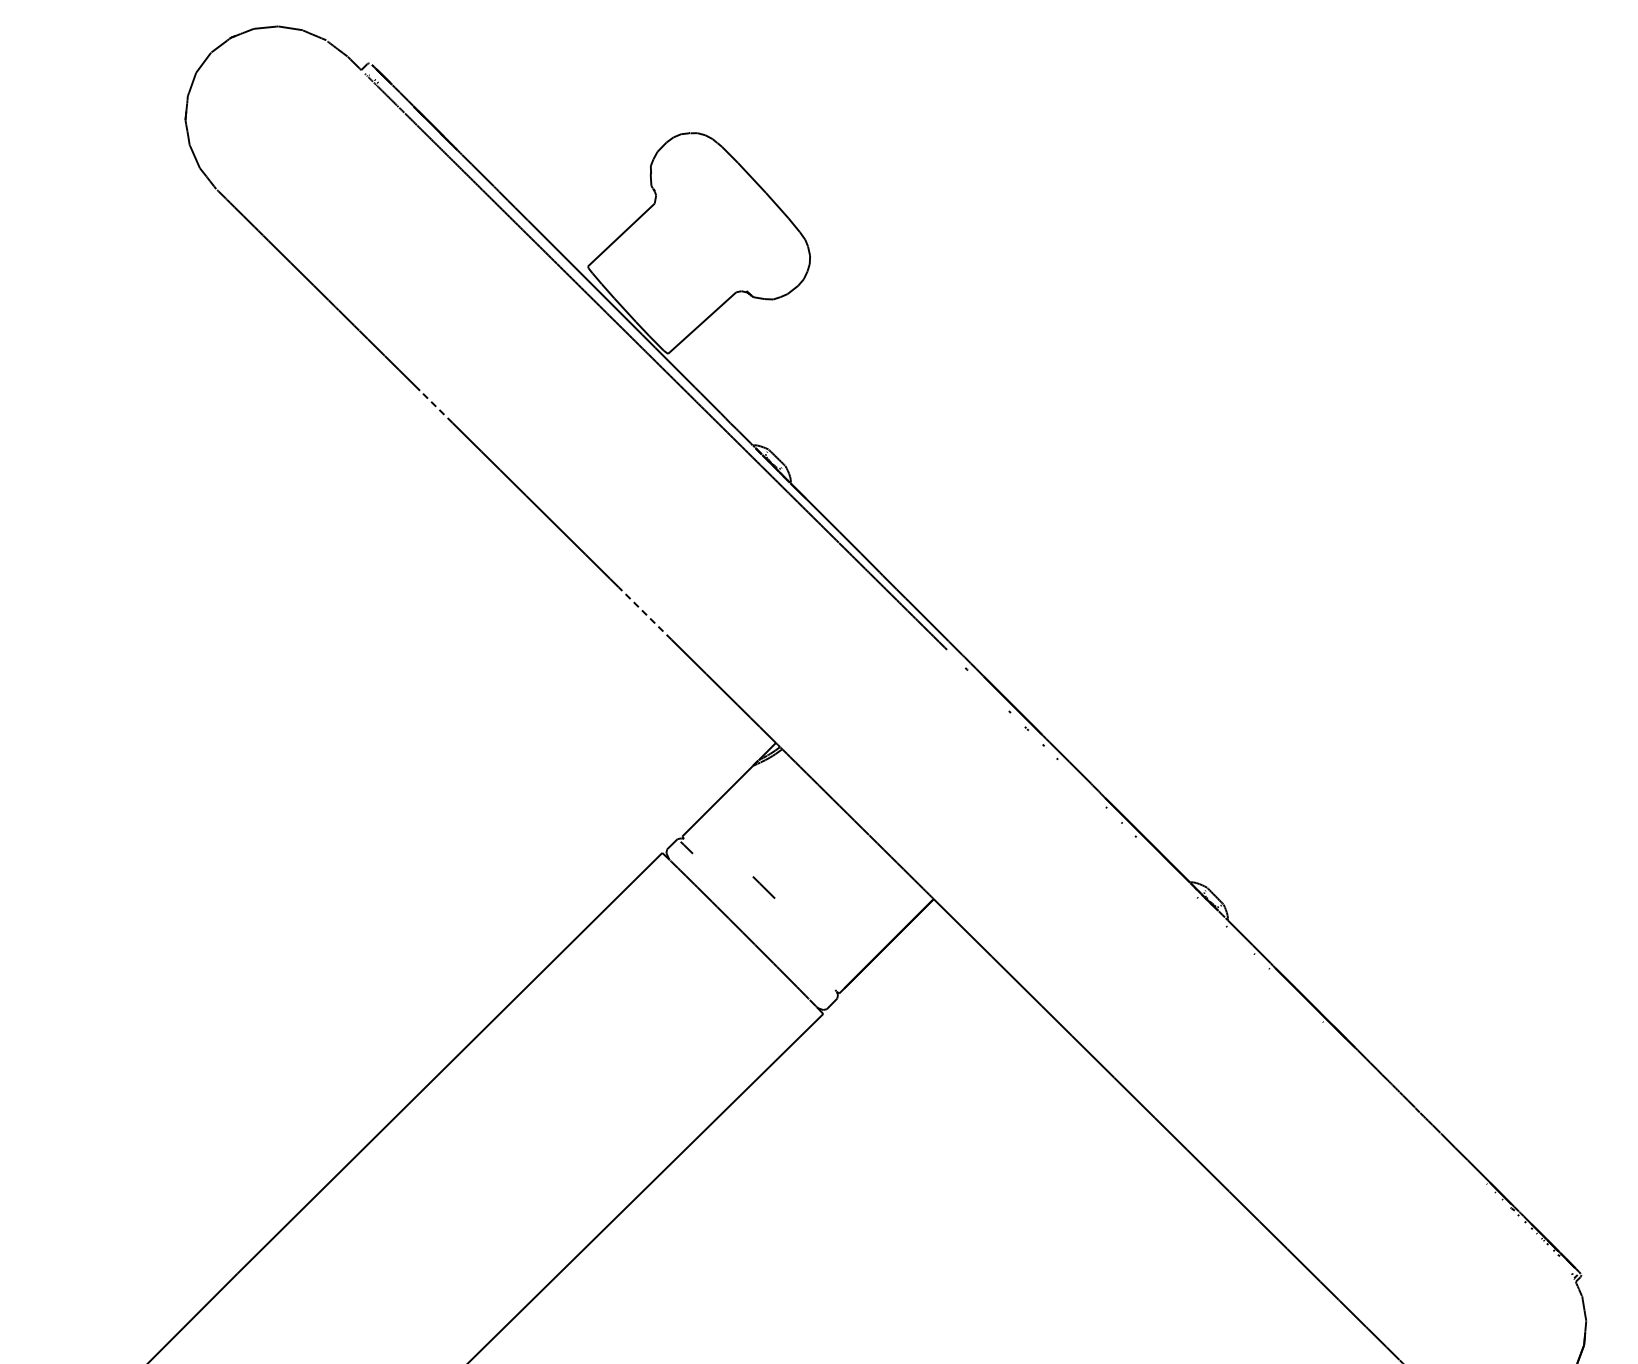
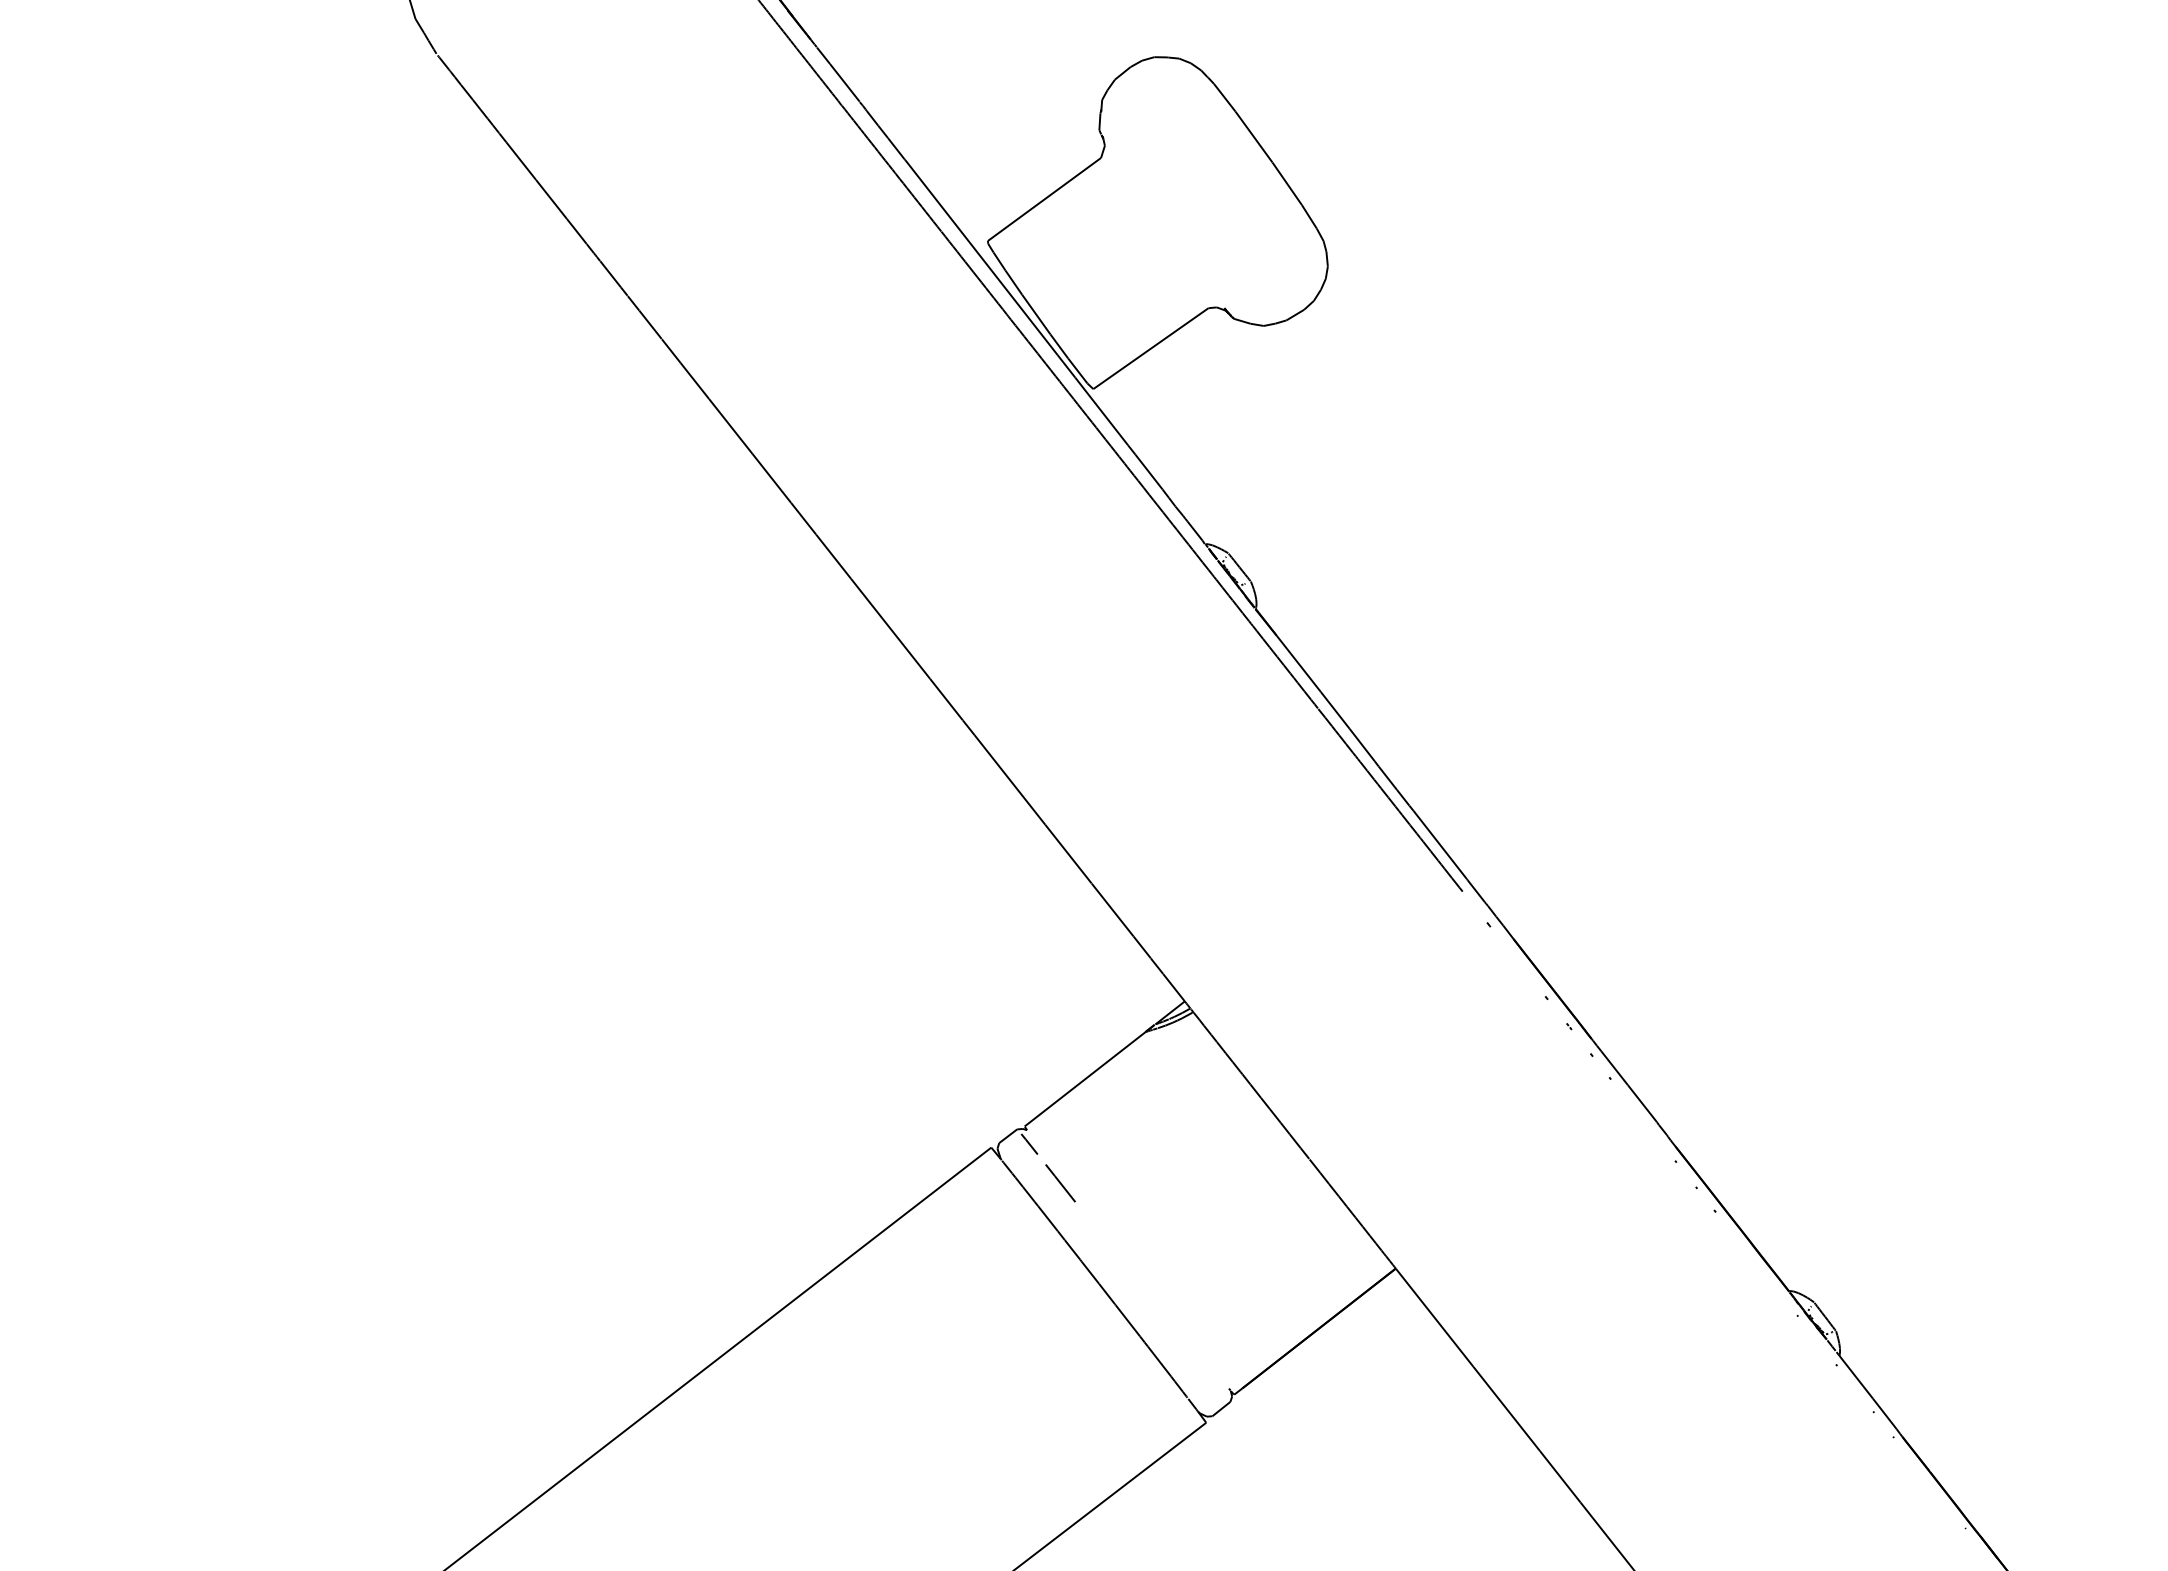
line: (436, 406) -> (731, 425), dashed -> solid
line: (644, 613) -> (1008, 779), dashed -> solid
line: (763, 887) -> (1059, 1183), moved

